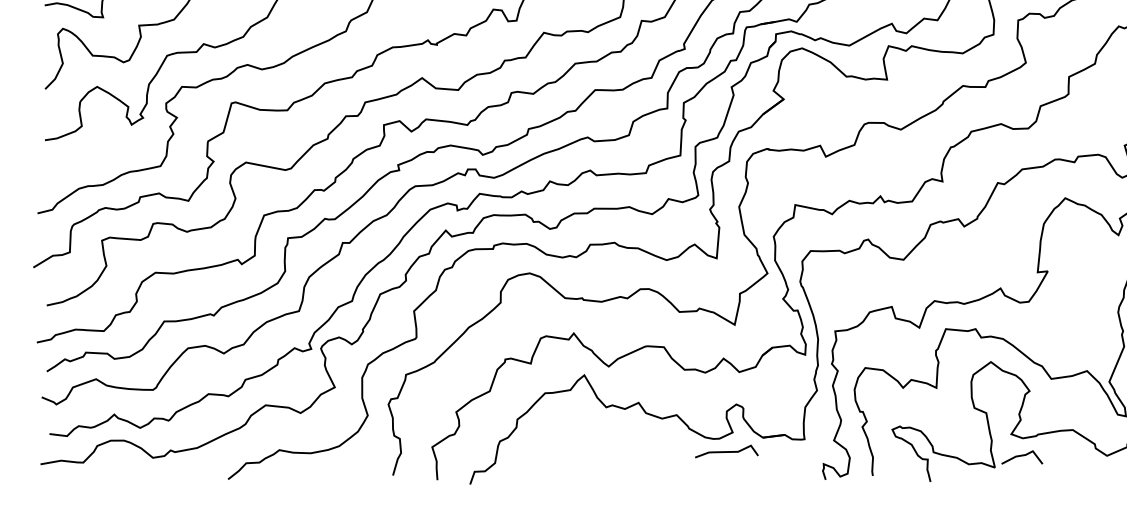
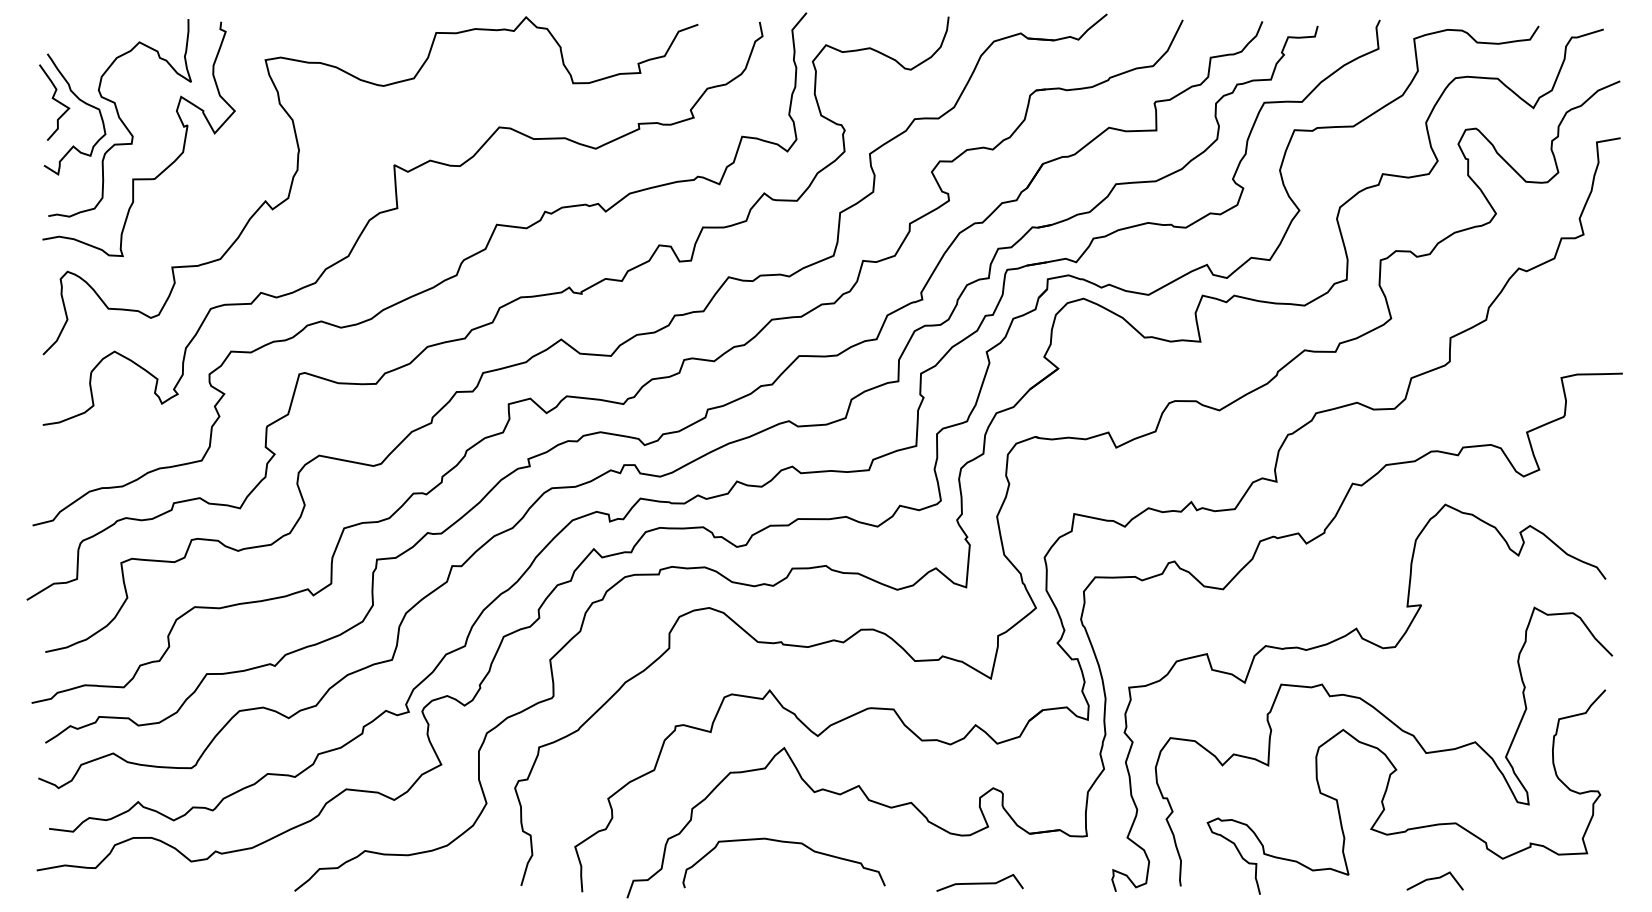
curve: (587, 444) -> (788, 843), added
curve: (726, 451) -> (979, 882), moved
line: (1021, 456) -> (1434, 879), moved

